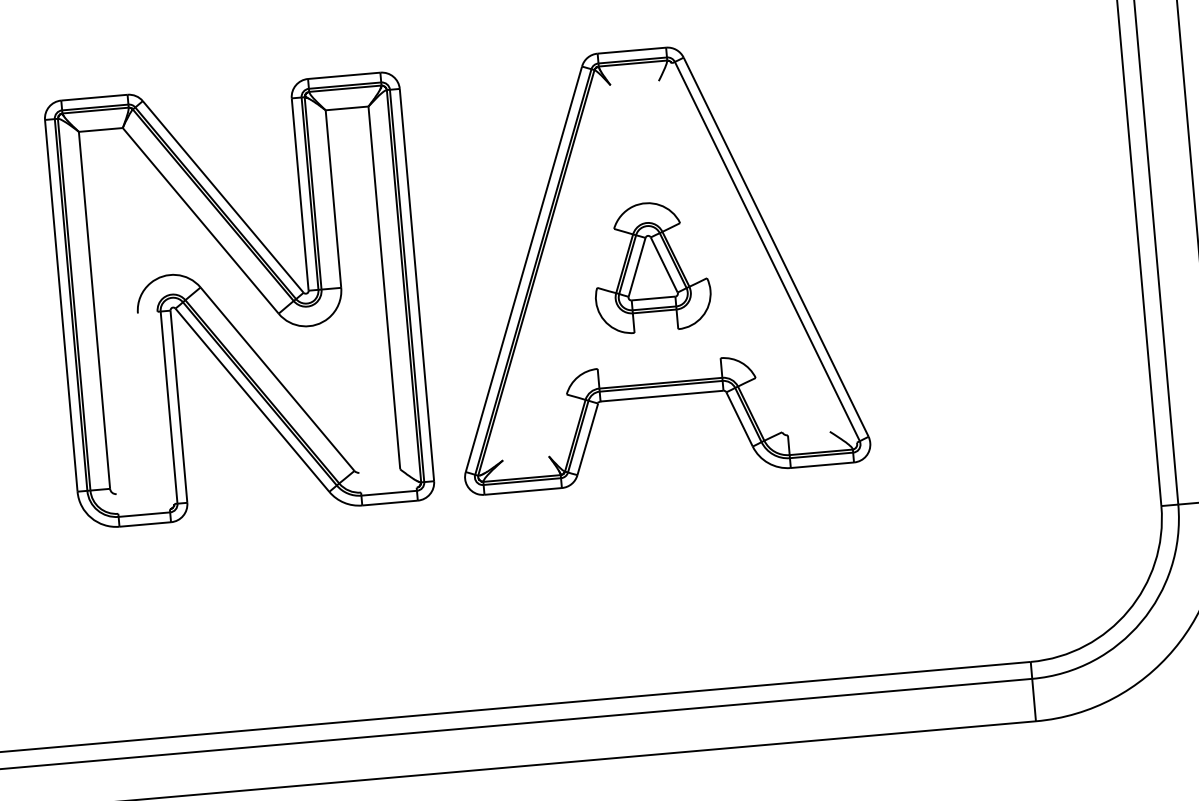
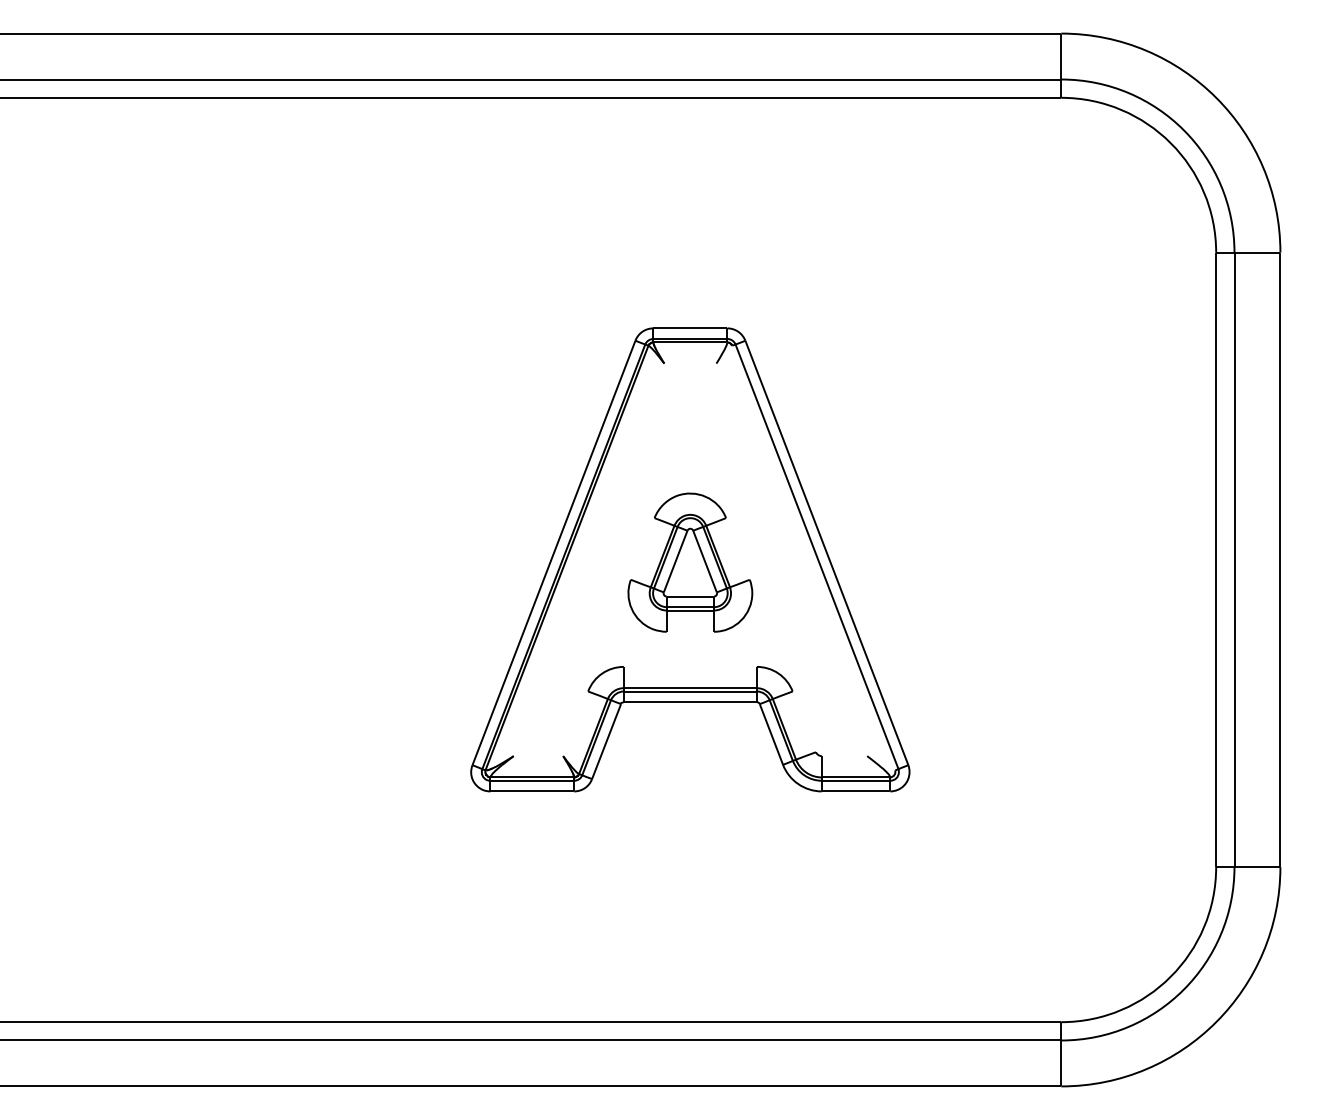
part: (239, 300) -> (245, 559), removed

